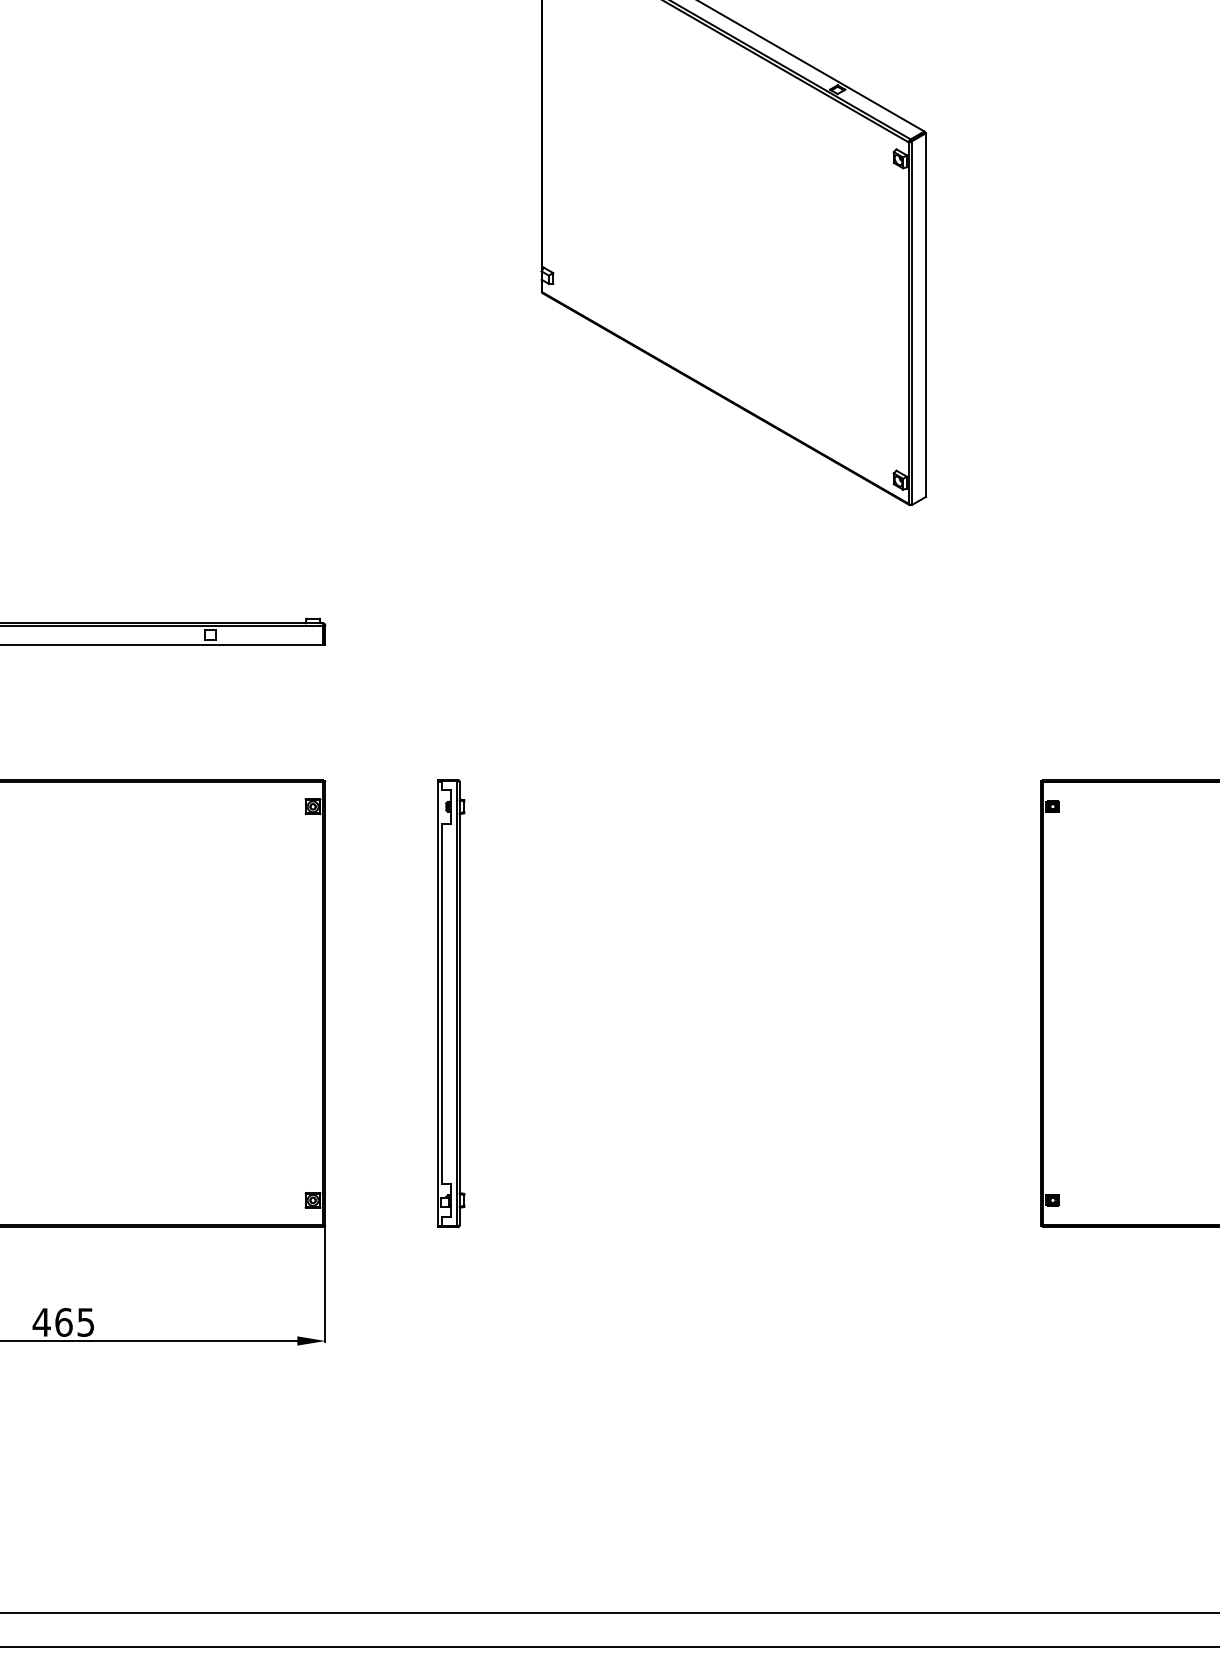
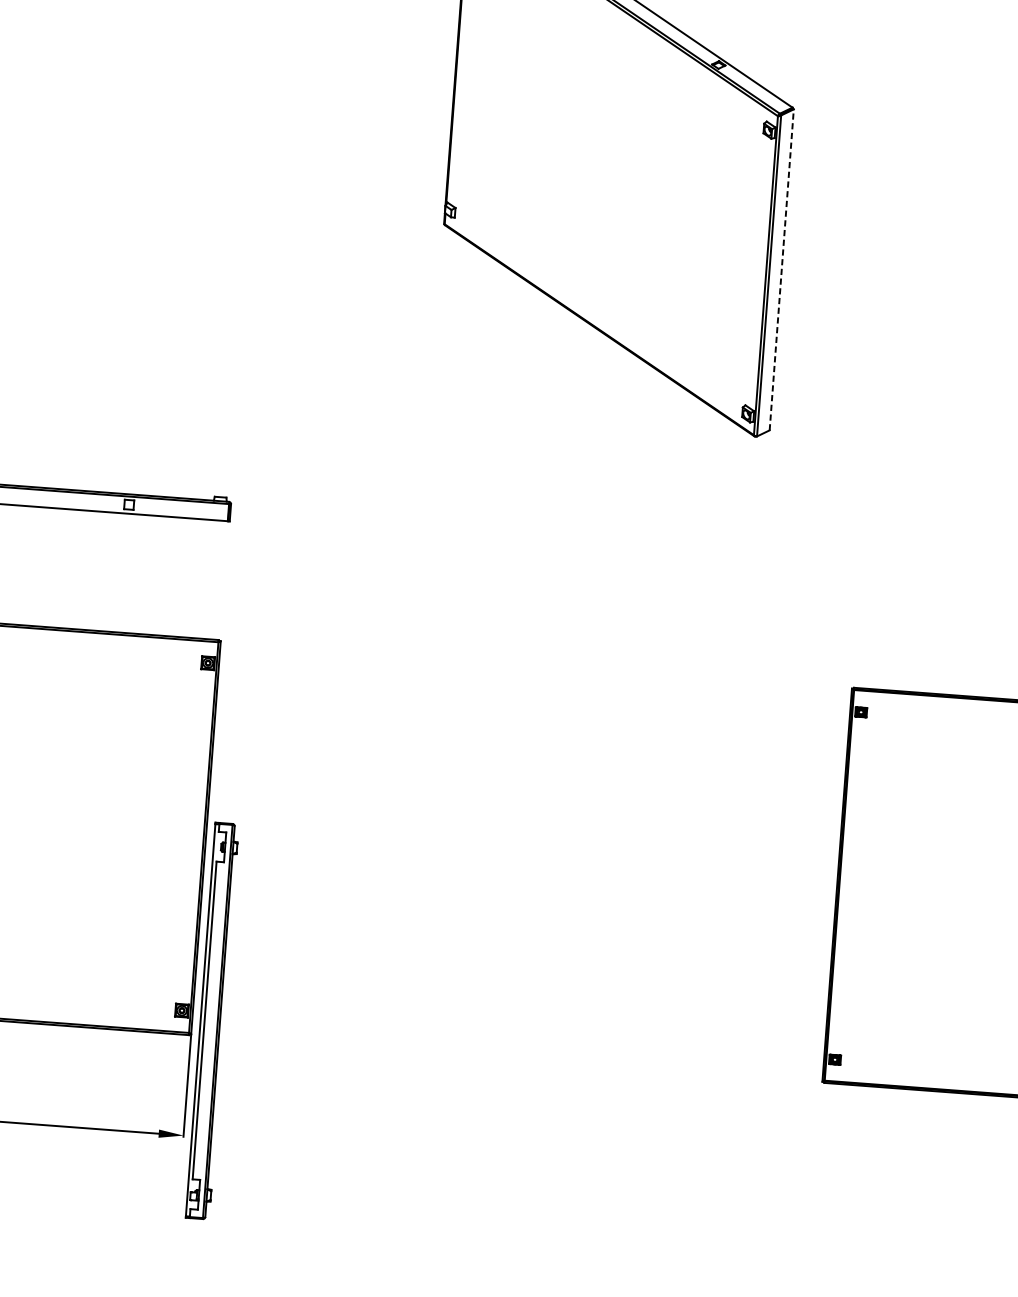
line: (925, 315) -> (781, 270), solid -> dashed
part: (451, 1003) -> (212, 1021), moved

